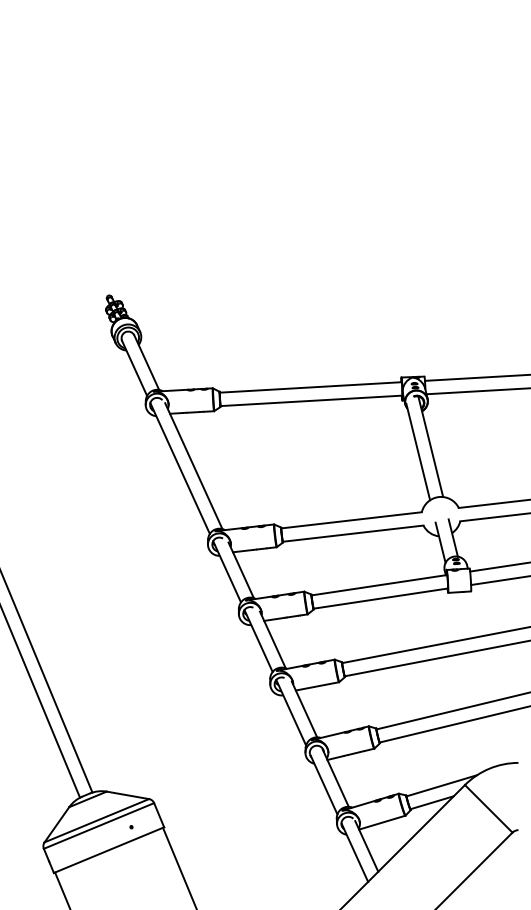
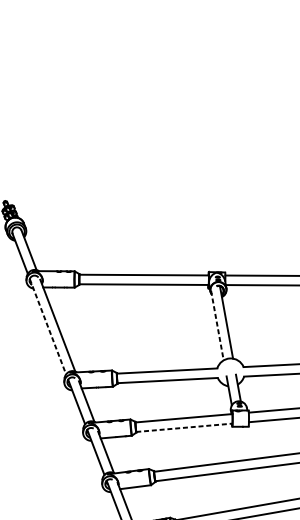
line: (418, 451) -> (217, 325), solid -> dashed
line: (180, 468) -> (48, 326), solid -> dashed
line: (380, 598) -> (184, 427), solid -> dashed

